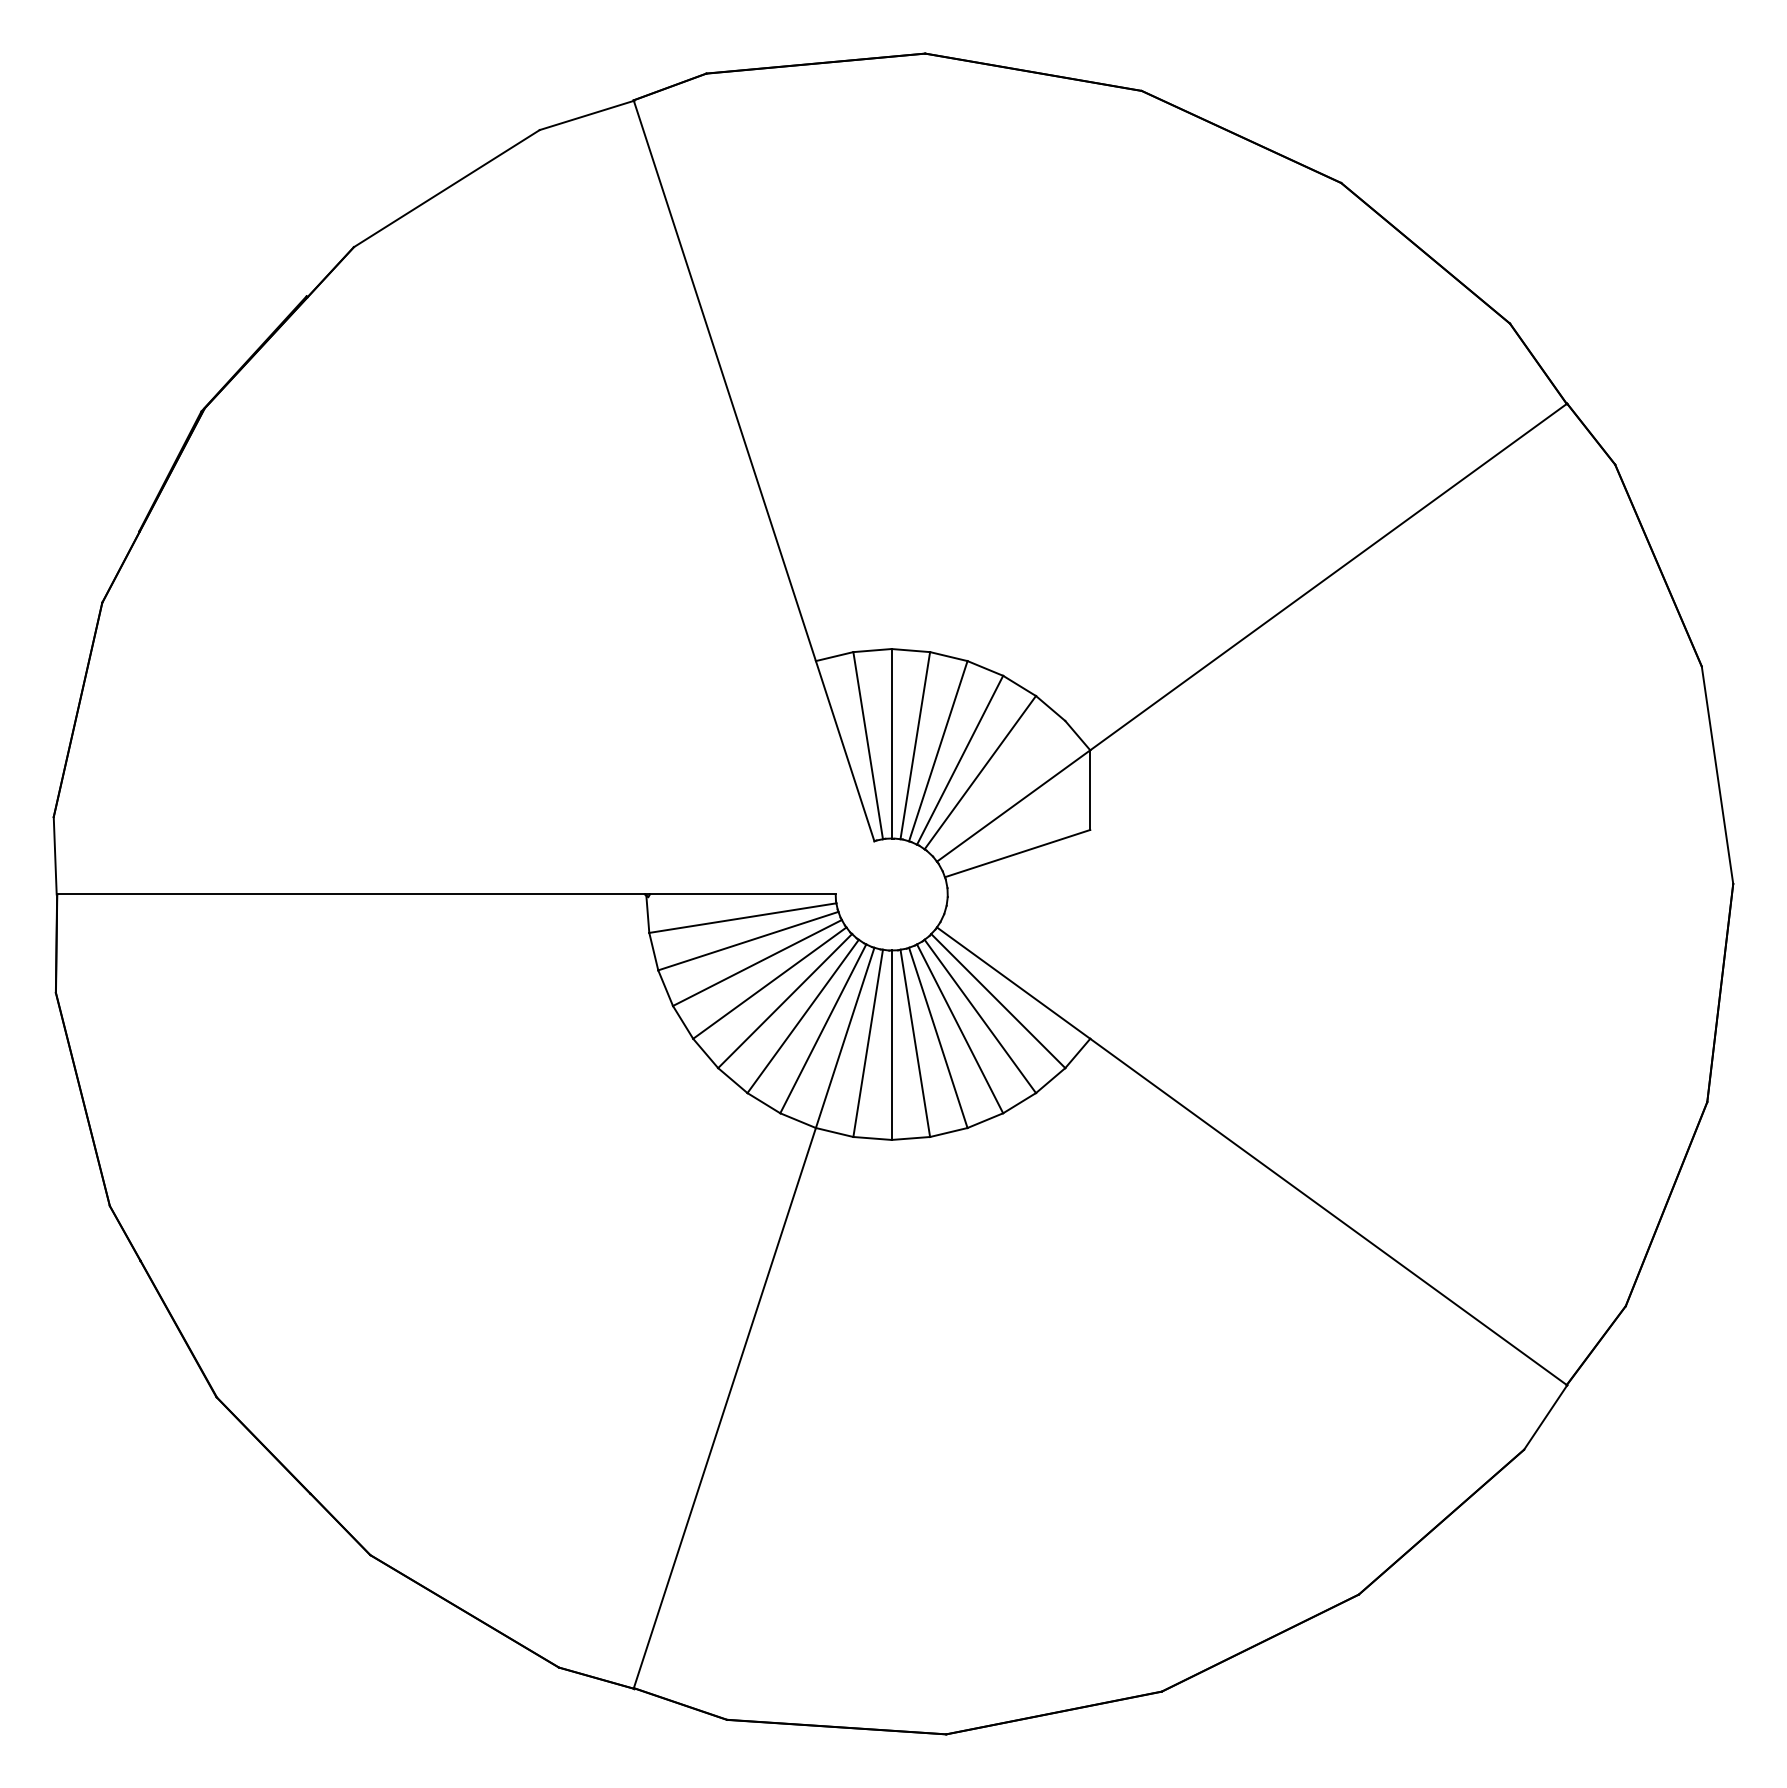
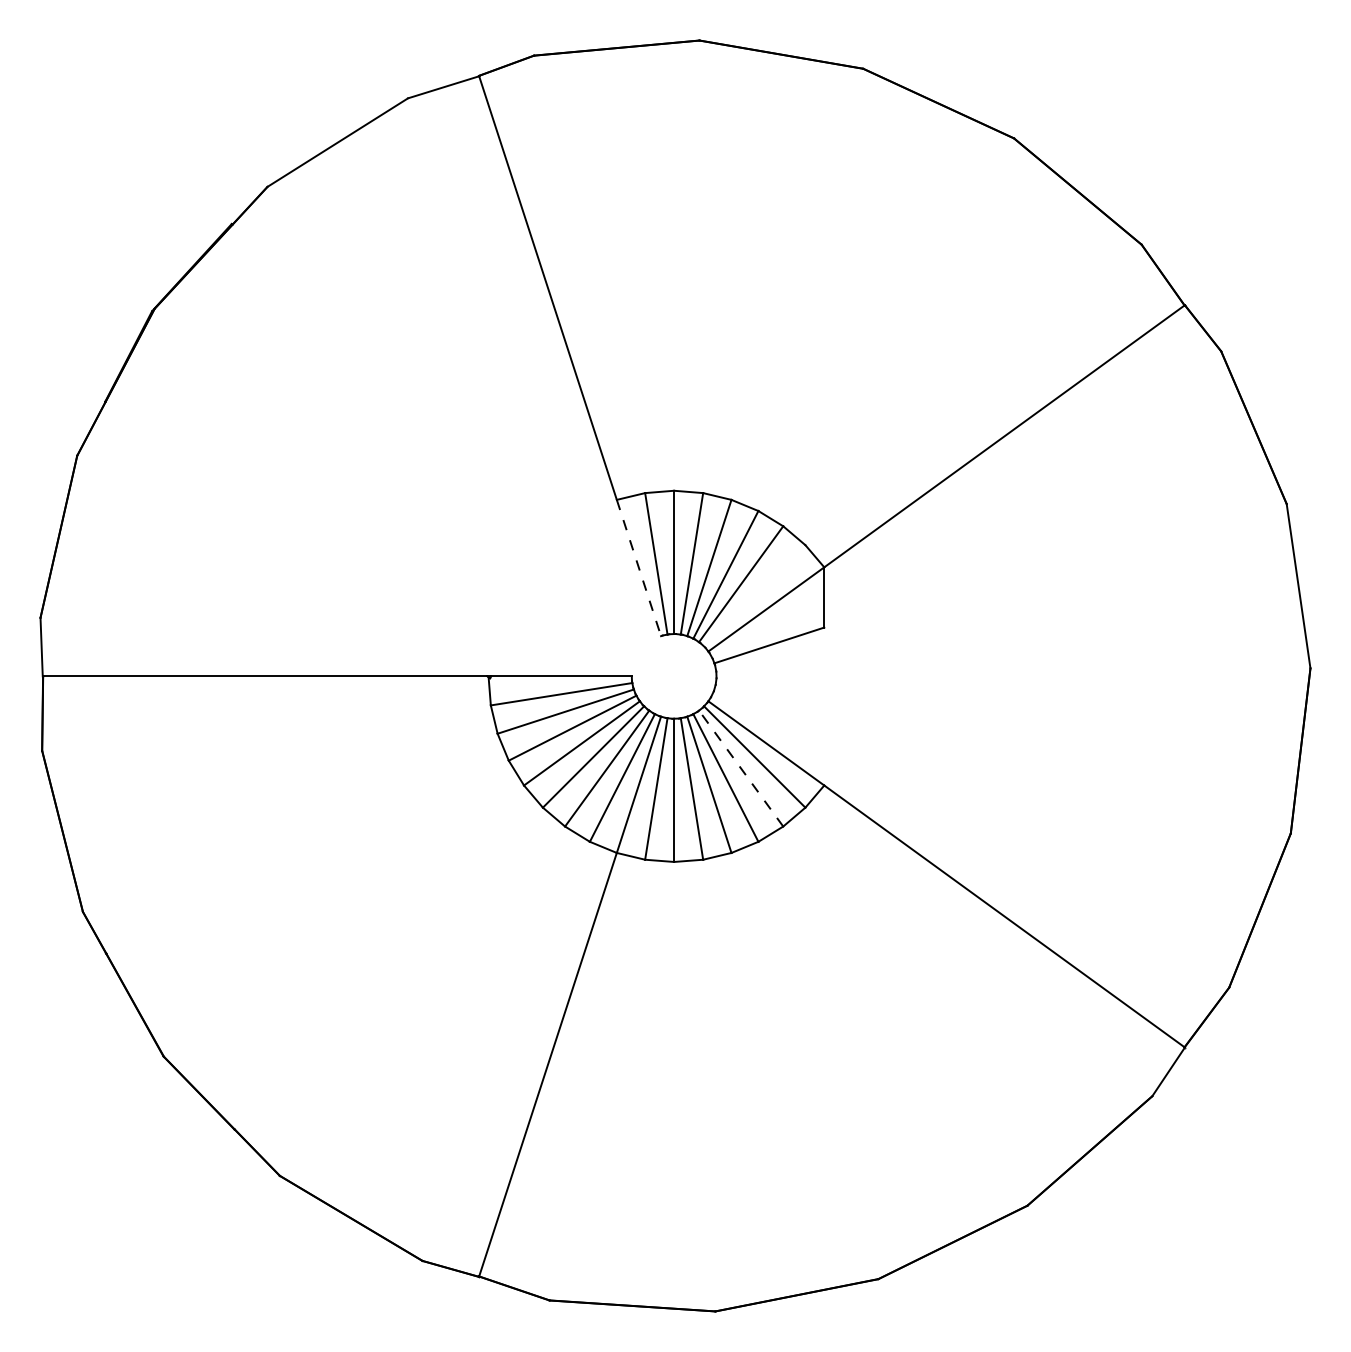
line: (844, 751) -> (638, 568), solid -> dashed
line: (980, 1016) -> (741, 768), solid -> dashed

